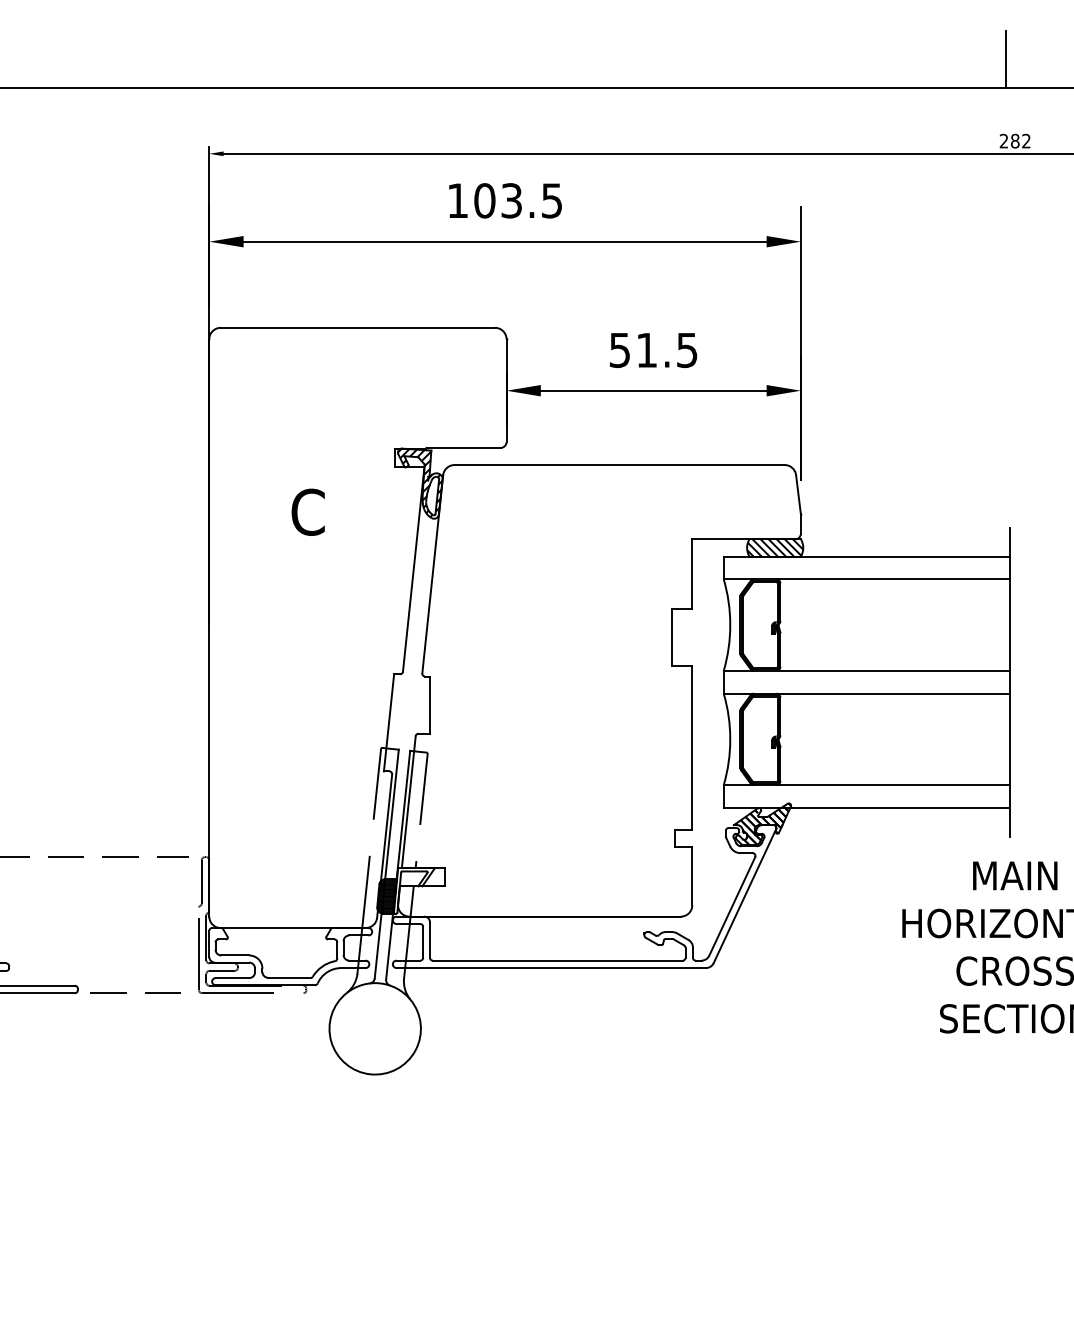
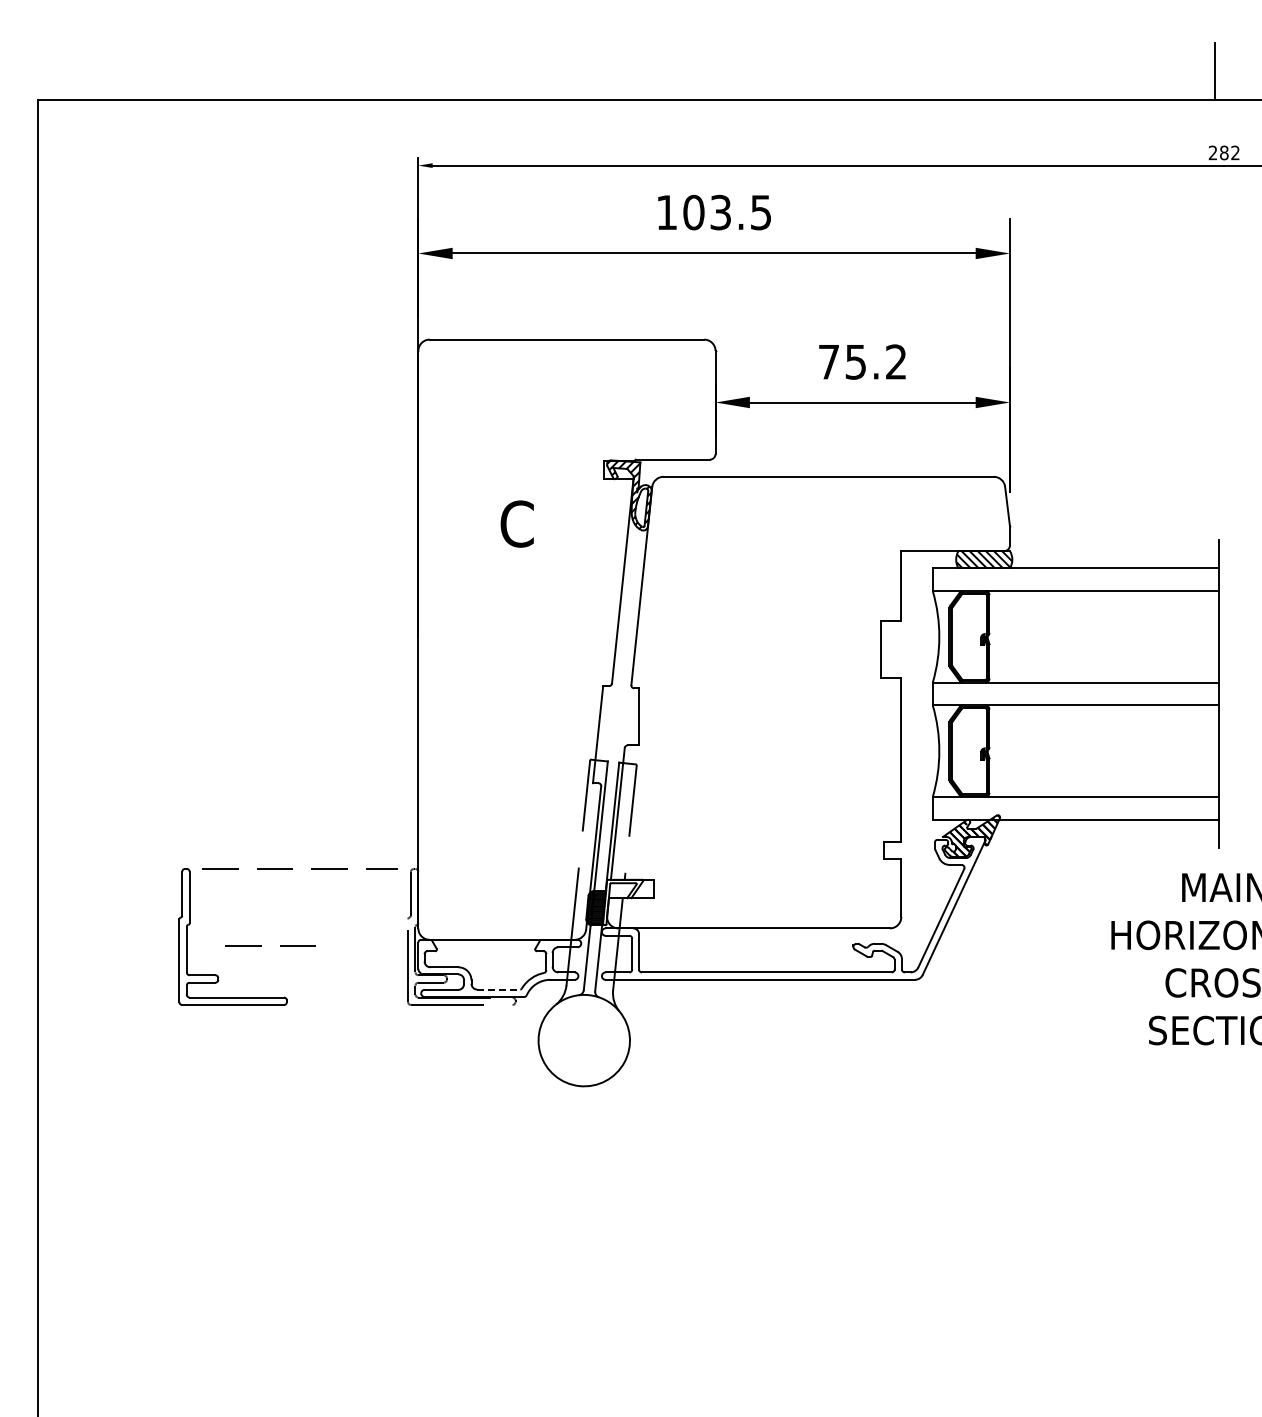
text: (653, 349) -> (862, 361), 51.5 -> 75.2
line: (289, 977) -> (498, 989), solid -> dashed
line: (126, 992) -> (261, 945), moved

